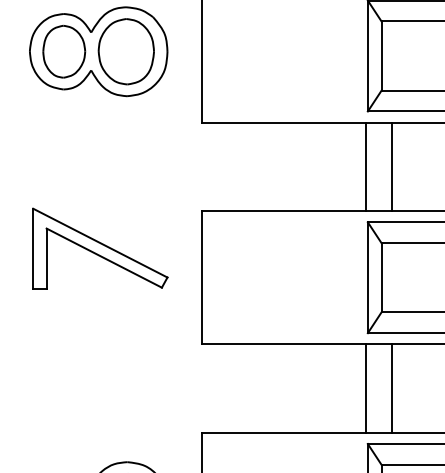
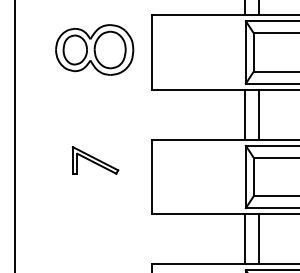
part: (100, 248) -> (95, 160), size x0.6

